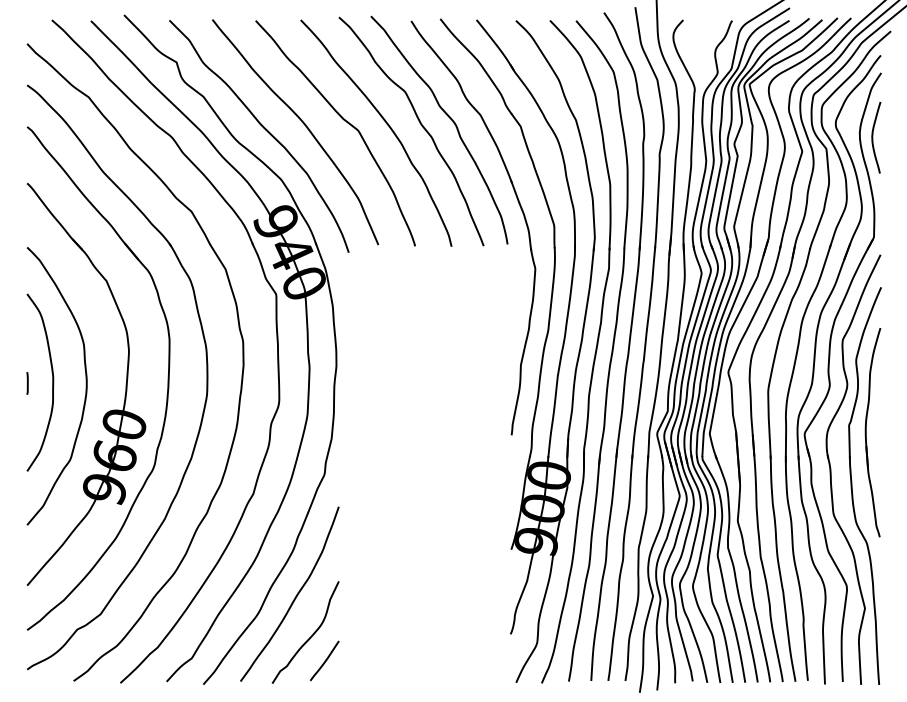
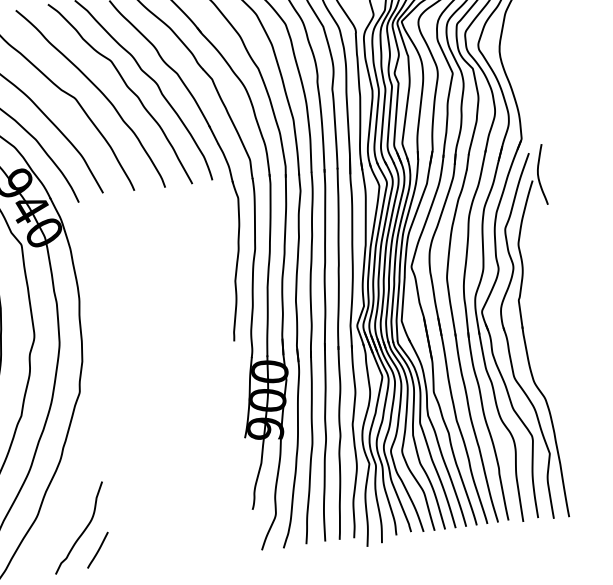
curve: (873, 137) -> (539, 174), moved
part: (872, 432) -> (539, 304), removed
curve: (294, 597) -> (66, 499), removed

